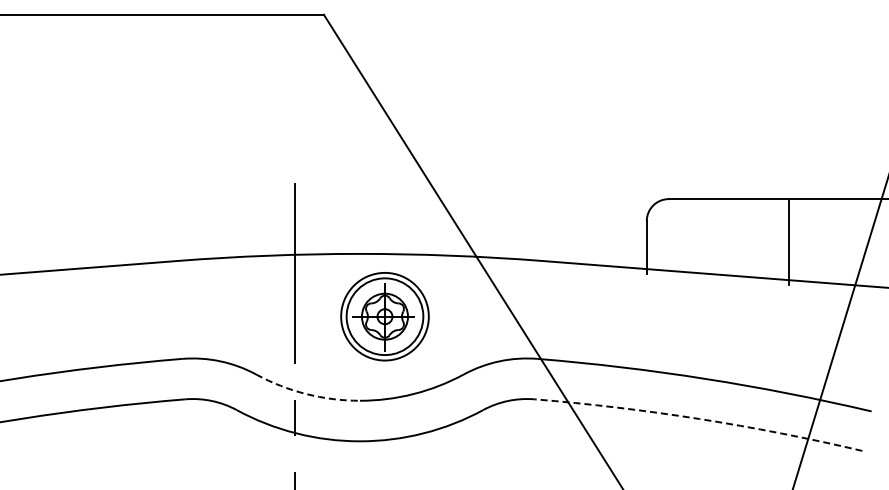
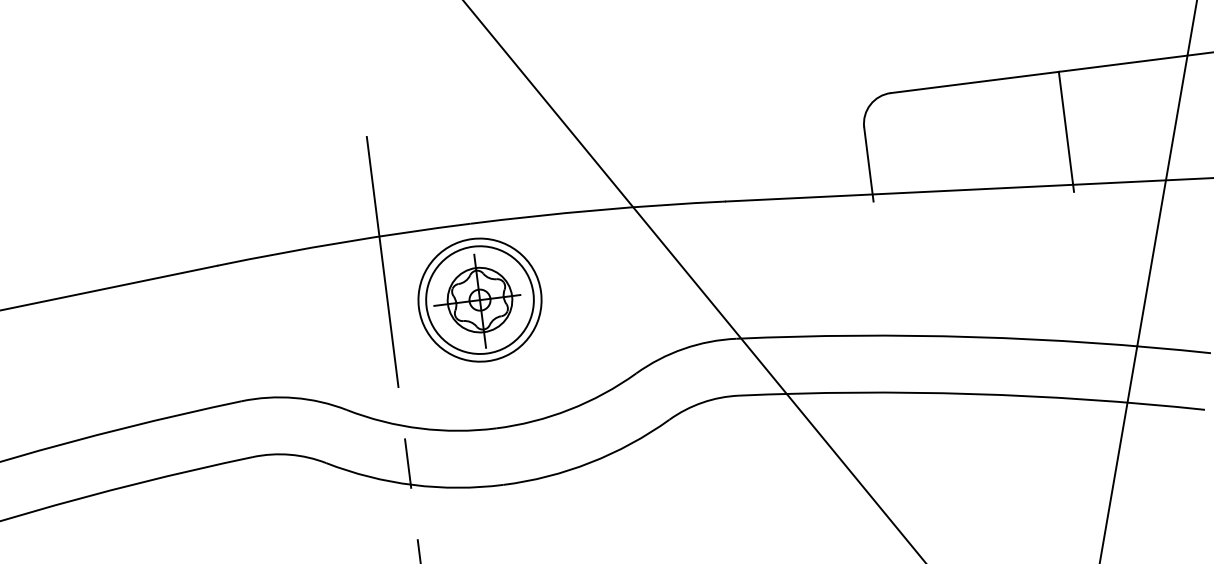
part: (384, 316) -> (479, 299), moved
arc: (306, 394) -> (420, 429), dashed -> solid
arc: (699, 418) -> (972, 393), dashed -> solid

